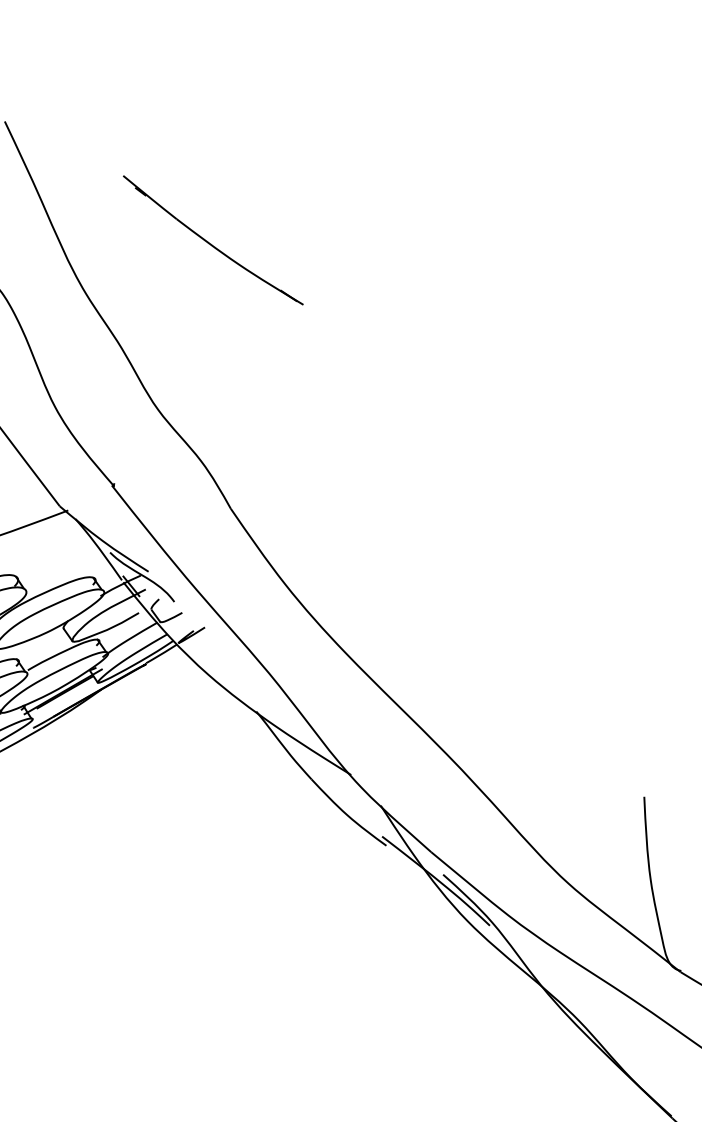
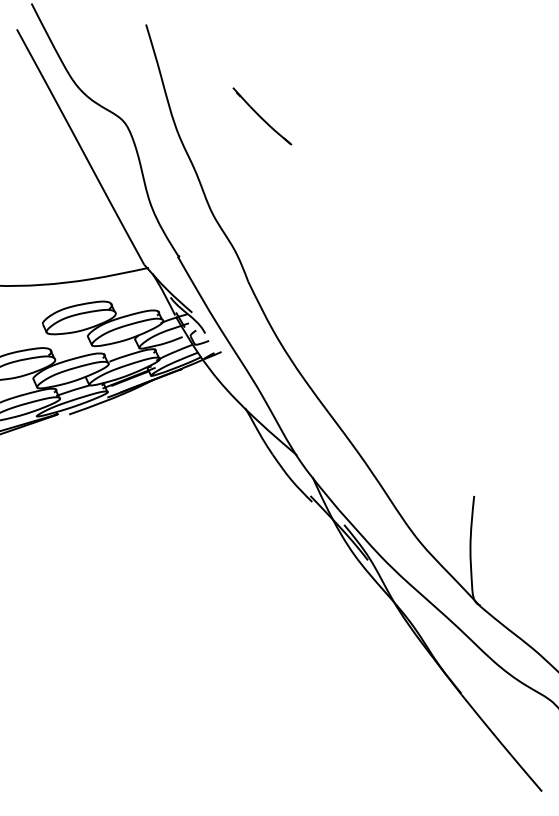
part: (213, 240) -> (262, 116), size x0.6

